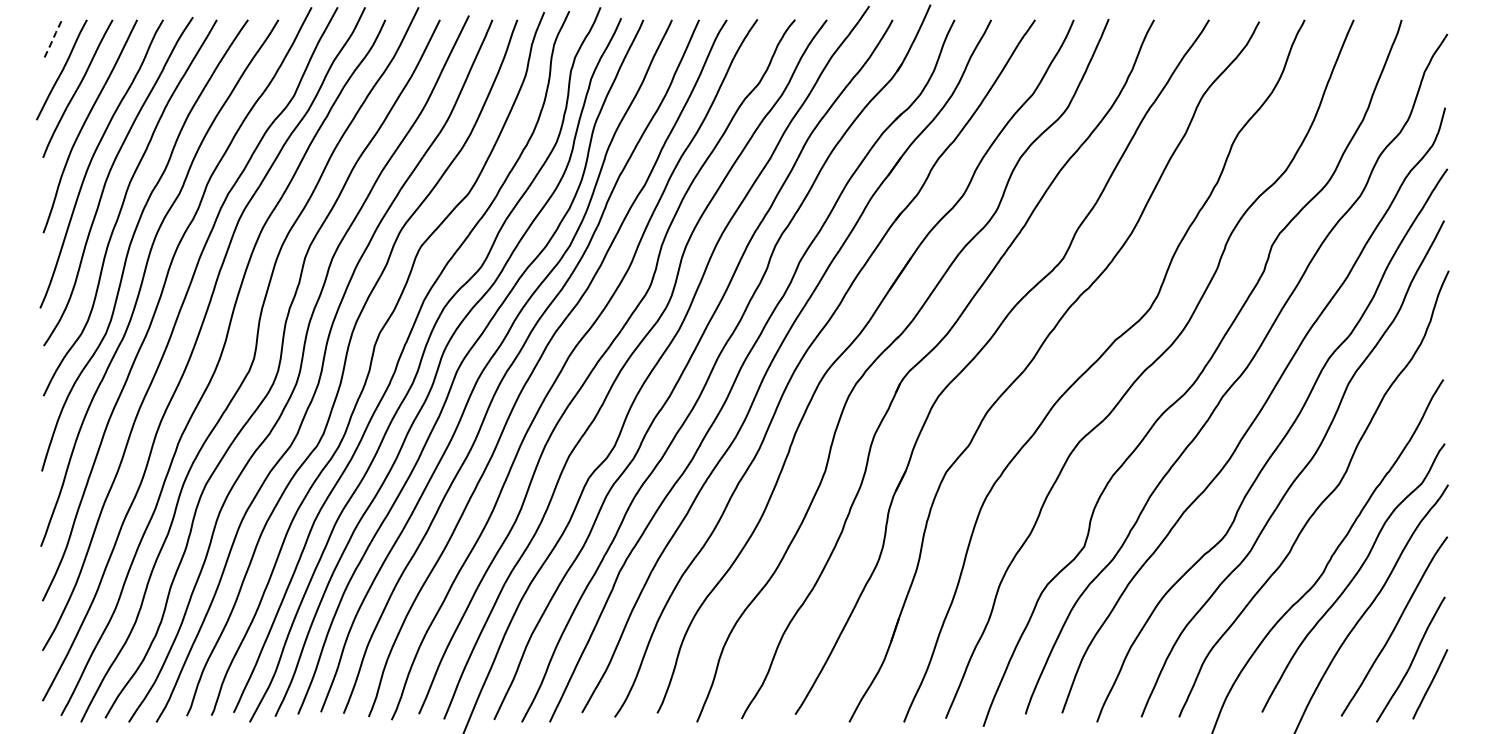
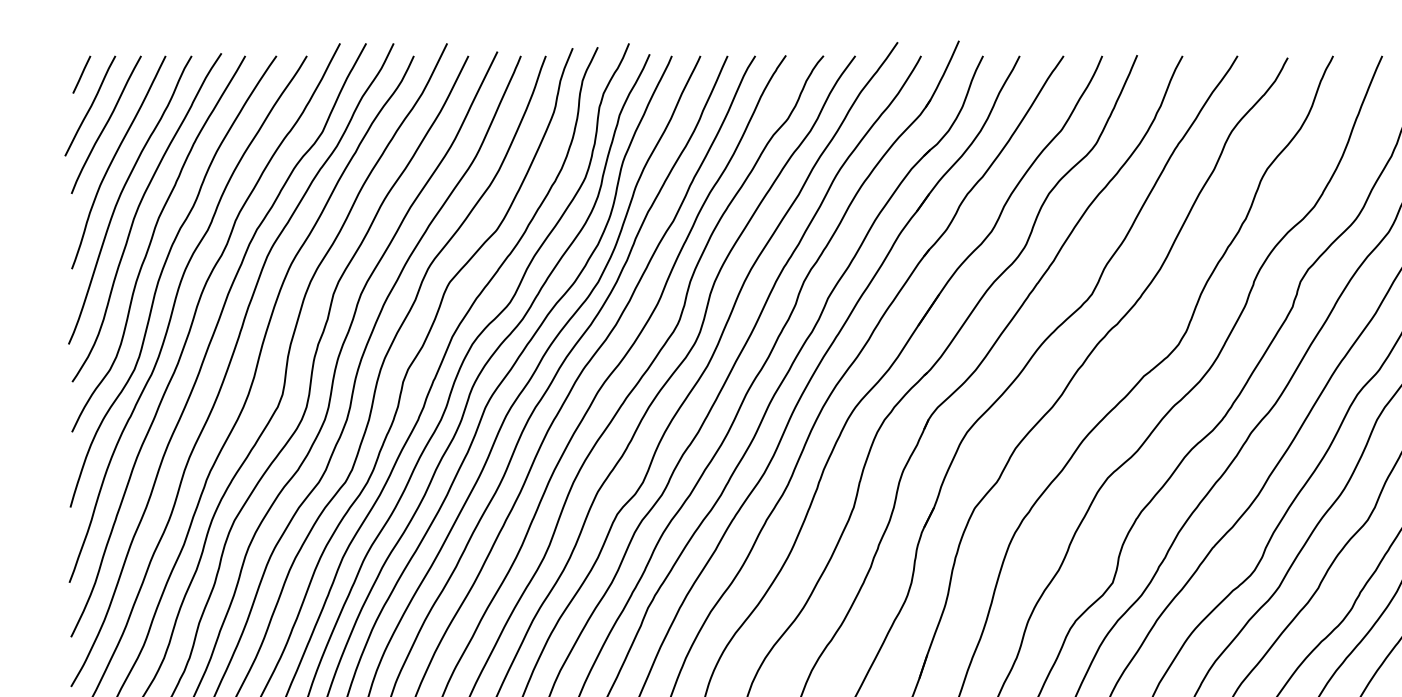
line: (53, 38) -> (81, 74), dashed -> solid

